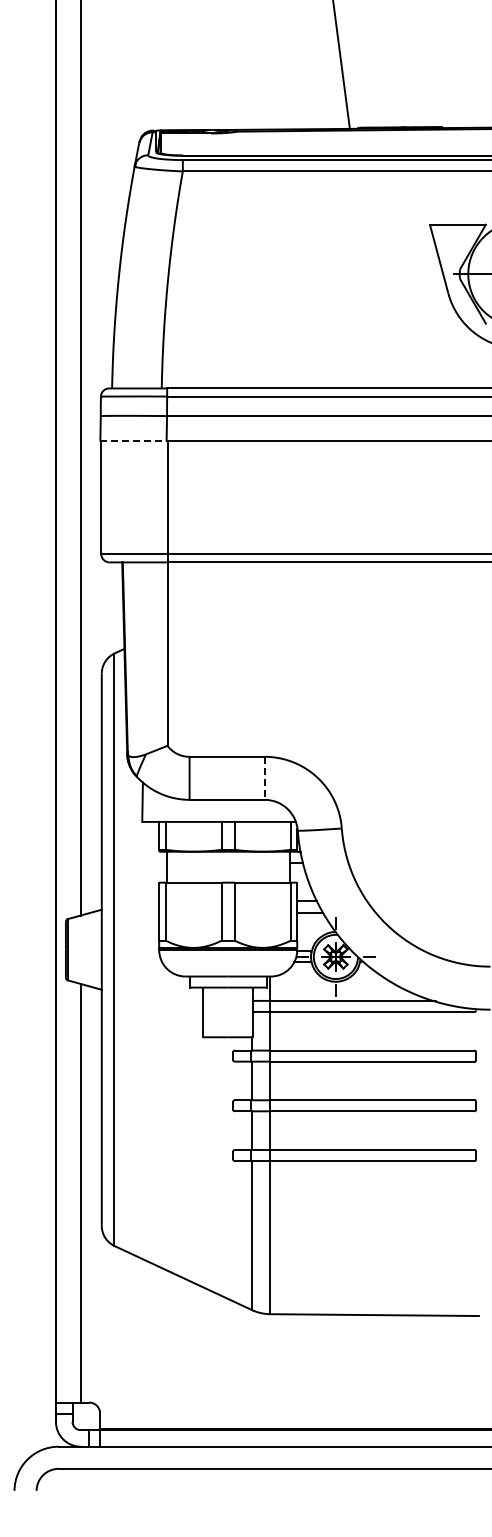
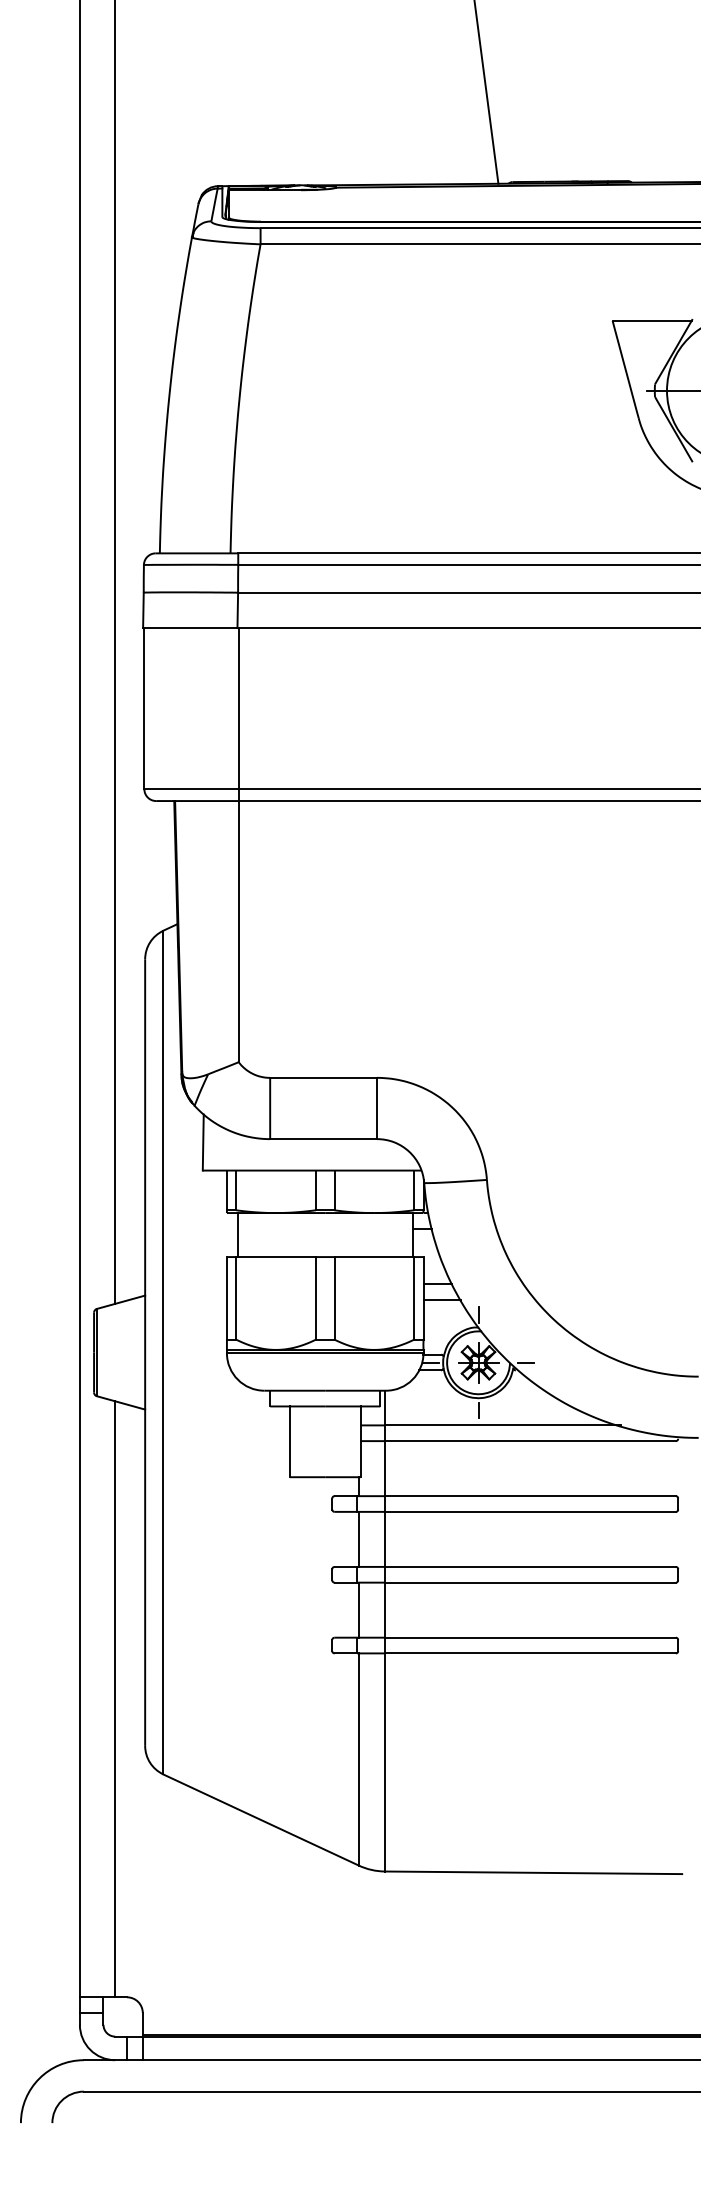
line: (133, 440) -> (190, 627), dashed -> solid
line: (264, 778) -> (376, 1108), dashed -> solid

